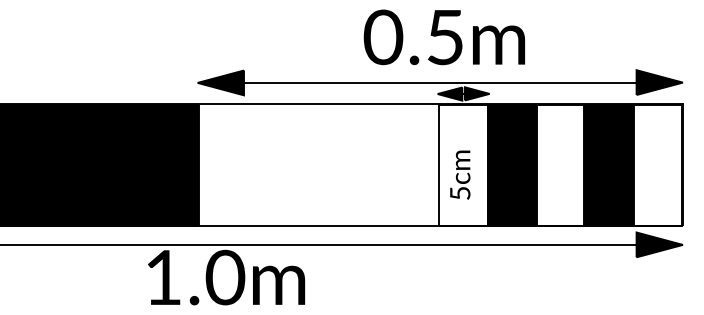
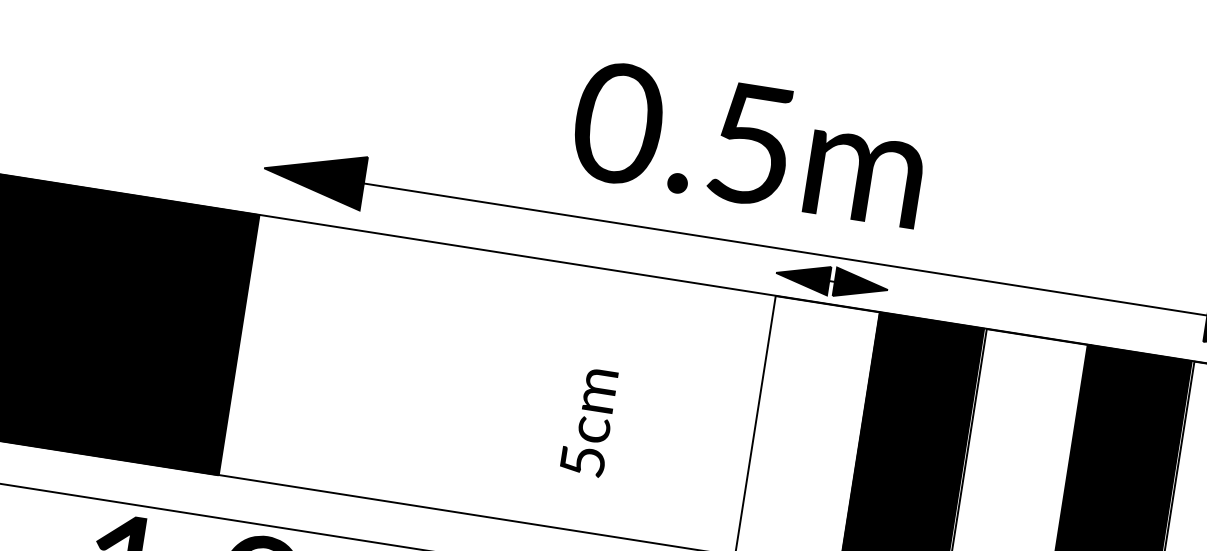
text: (443, 37) -> (747, 143), moved
text: (460, 174) -> (589, 420), moved

